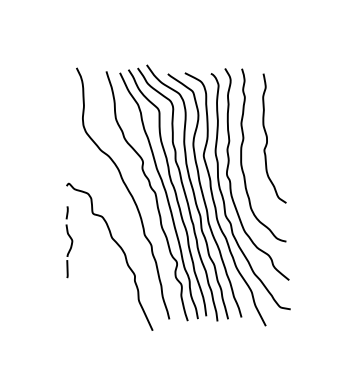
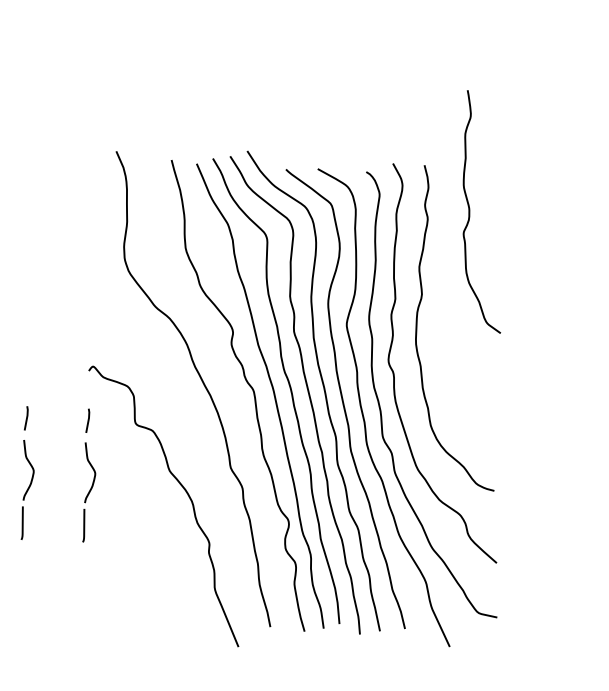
curve: (267, 138) -> (470, 211), moved
part: (36, 242) -> (28, 473), added

